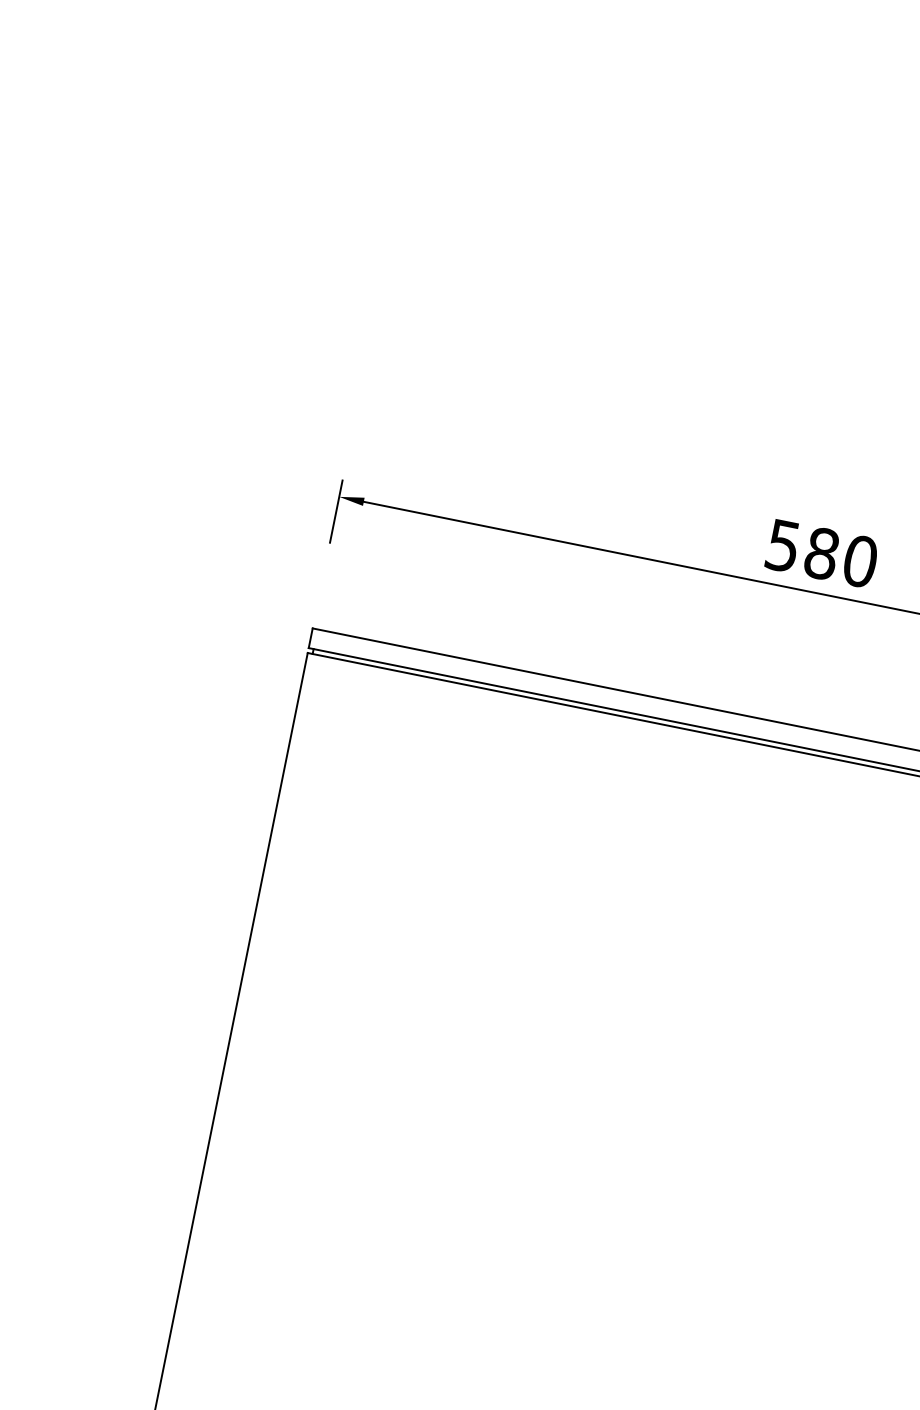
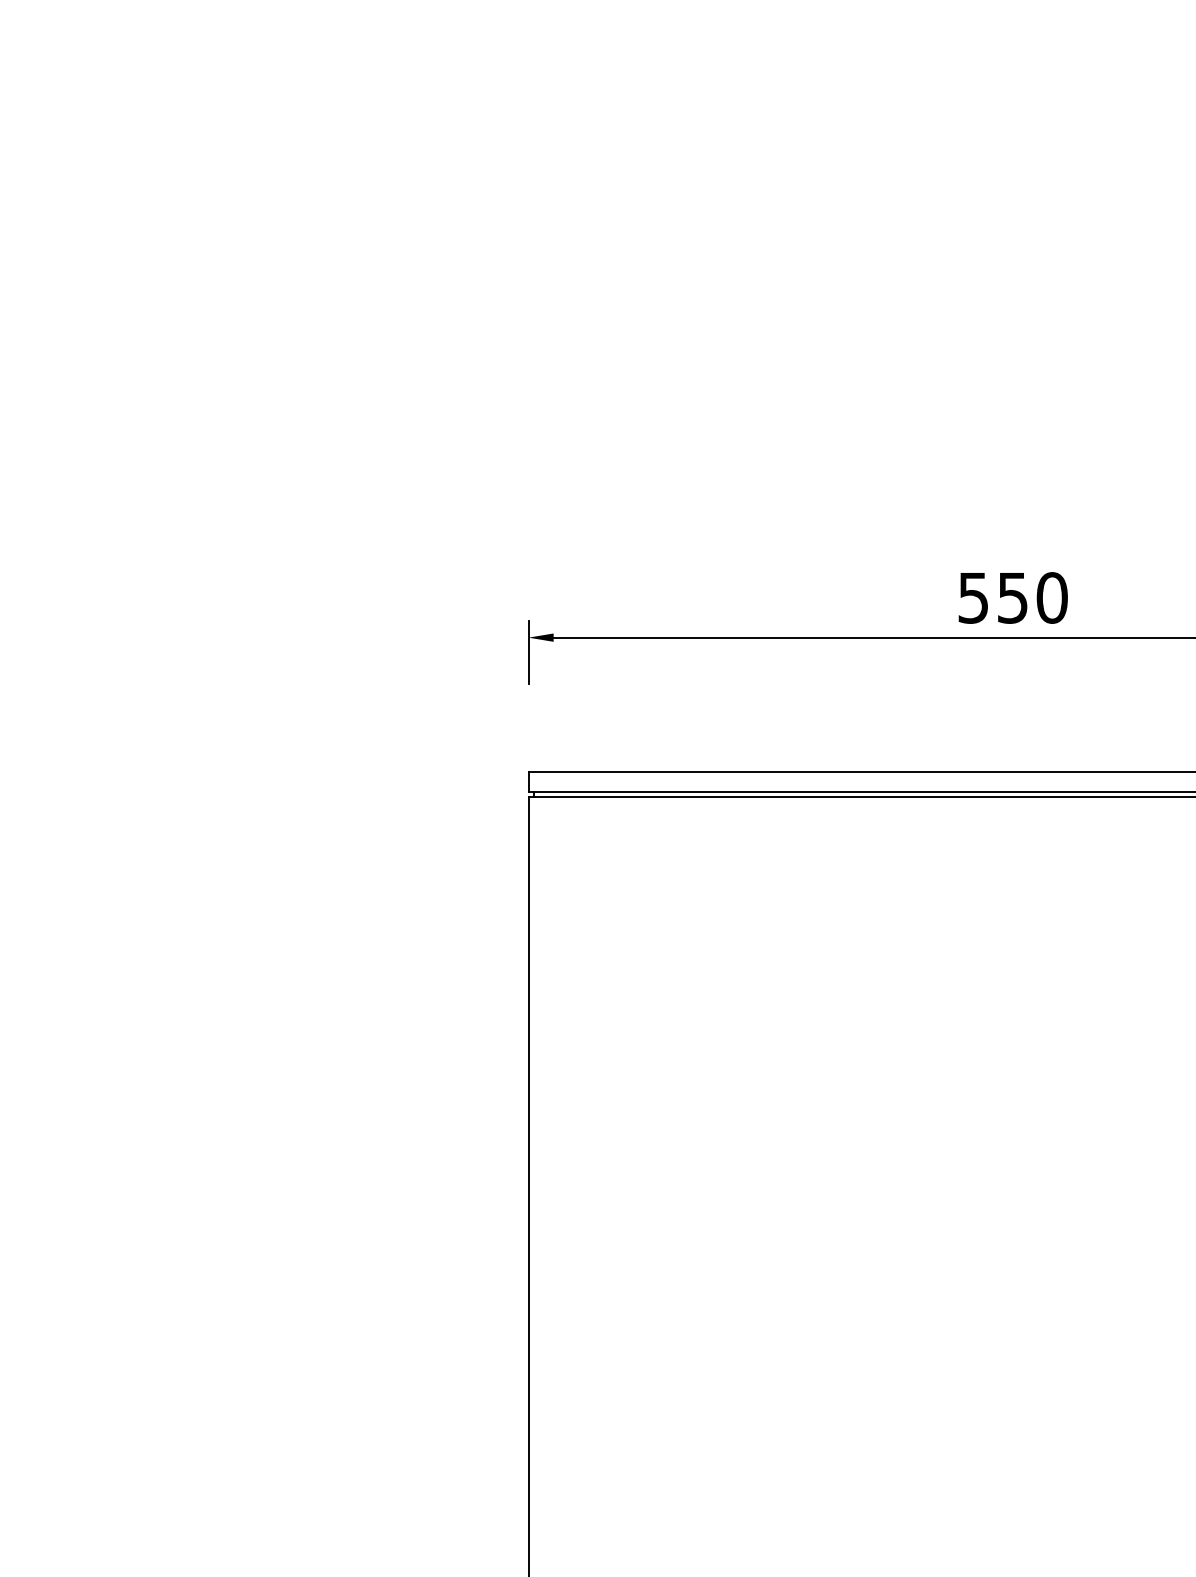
text: (821, 553) -> (1012, 597), 580 -> 550

